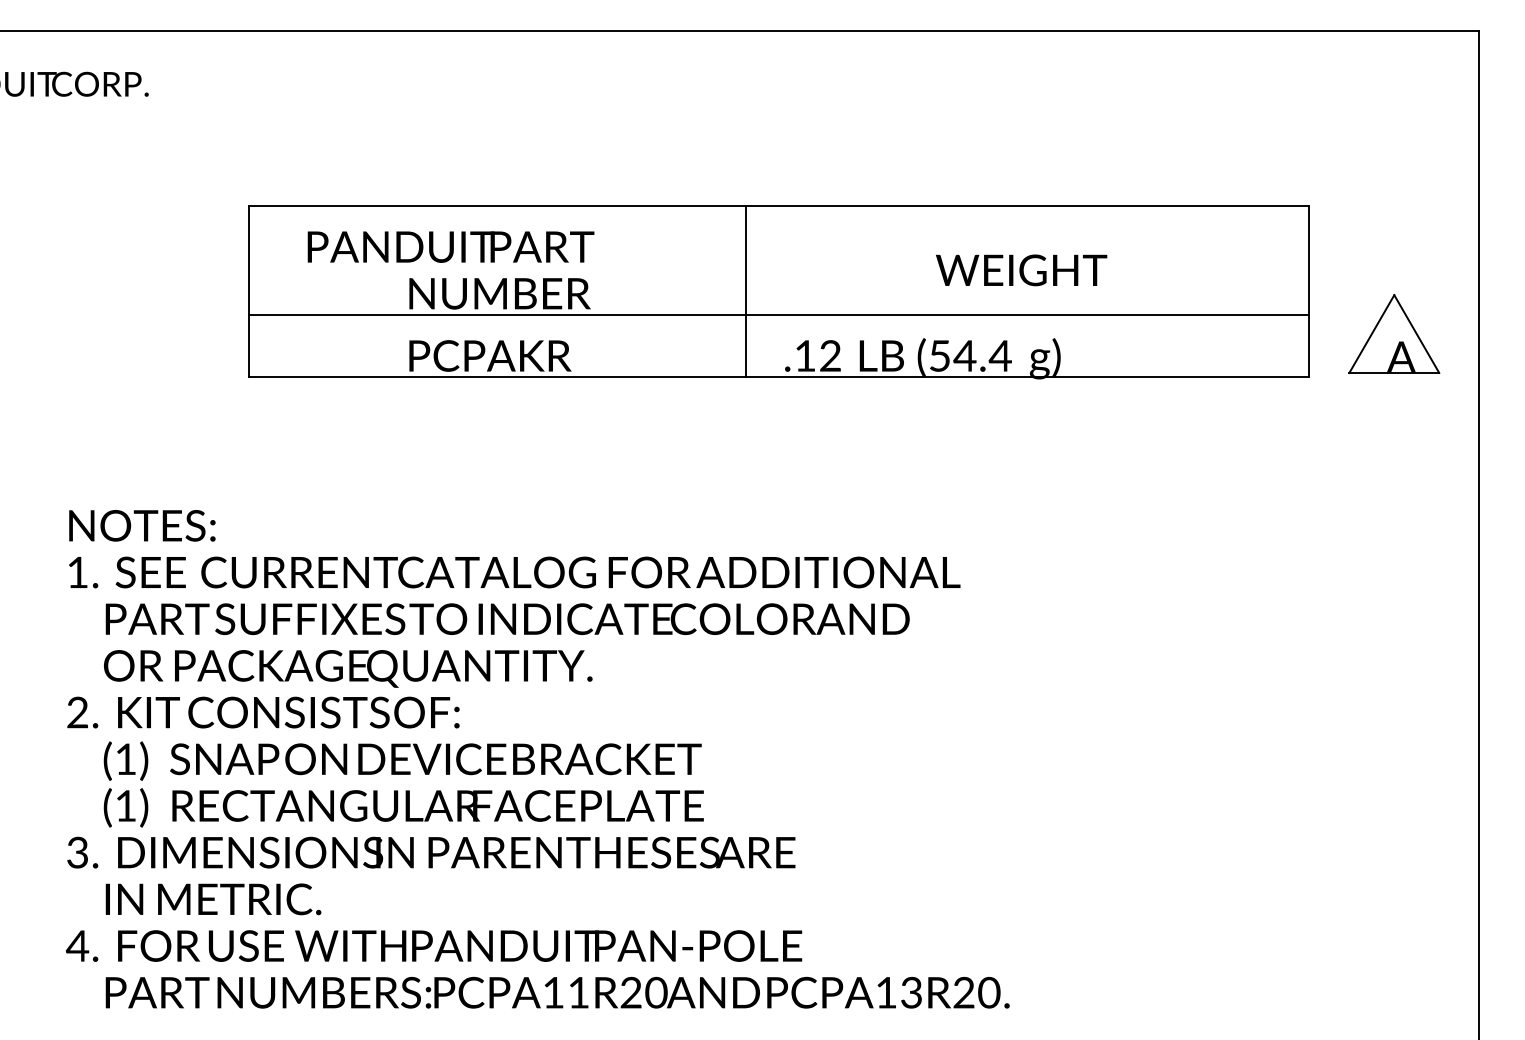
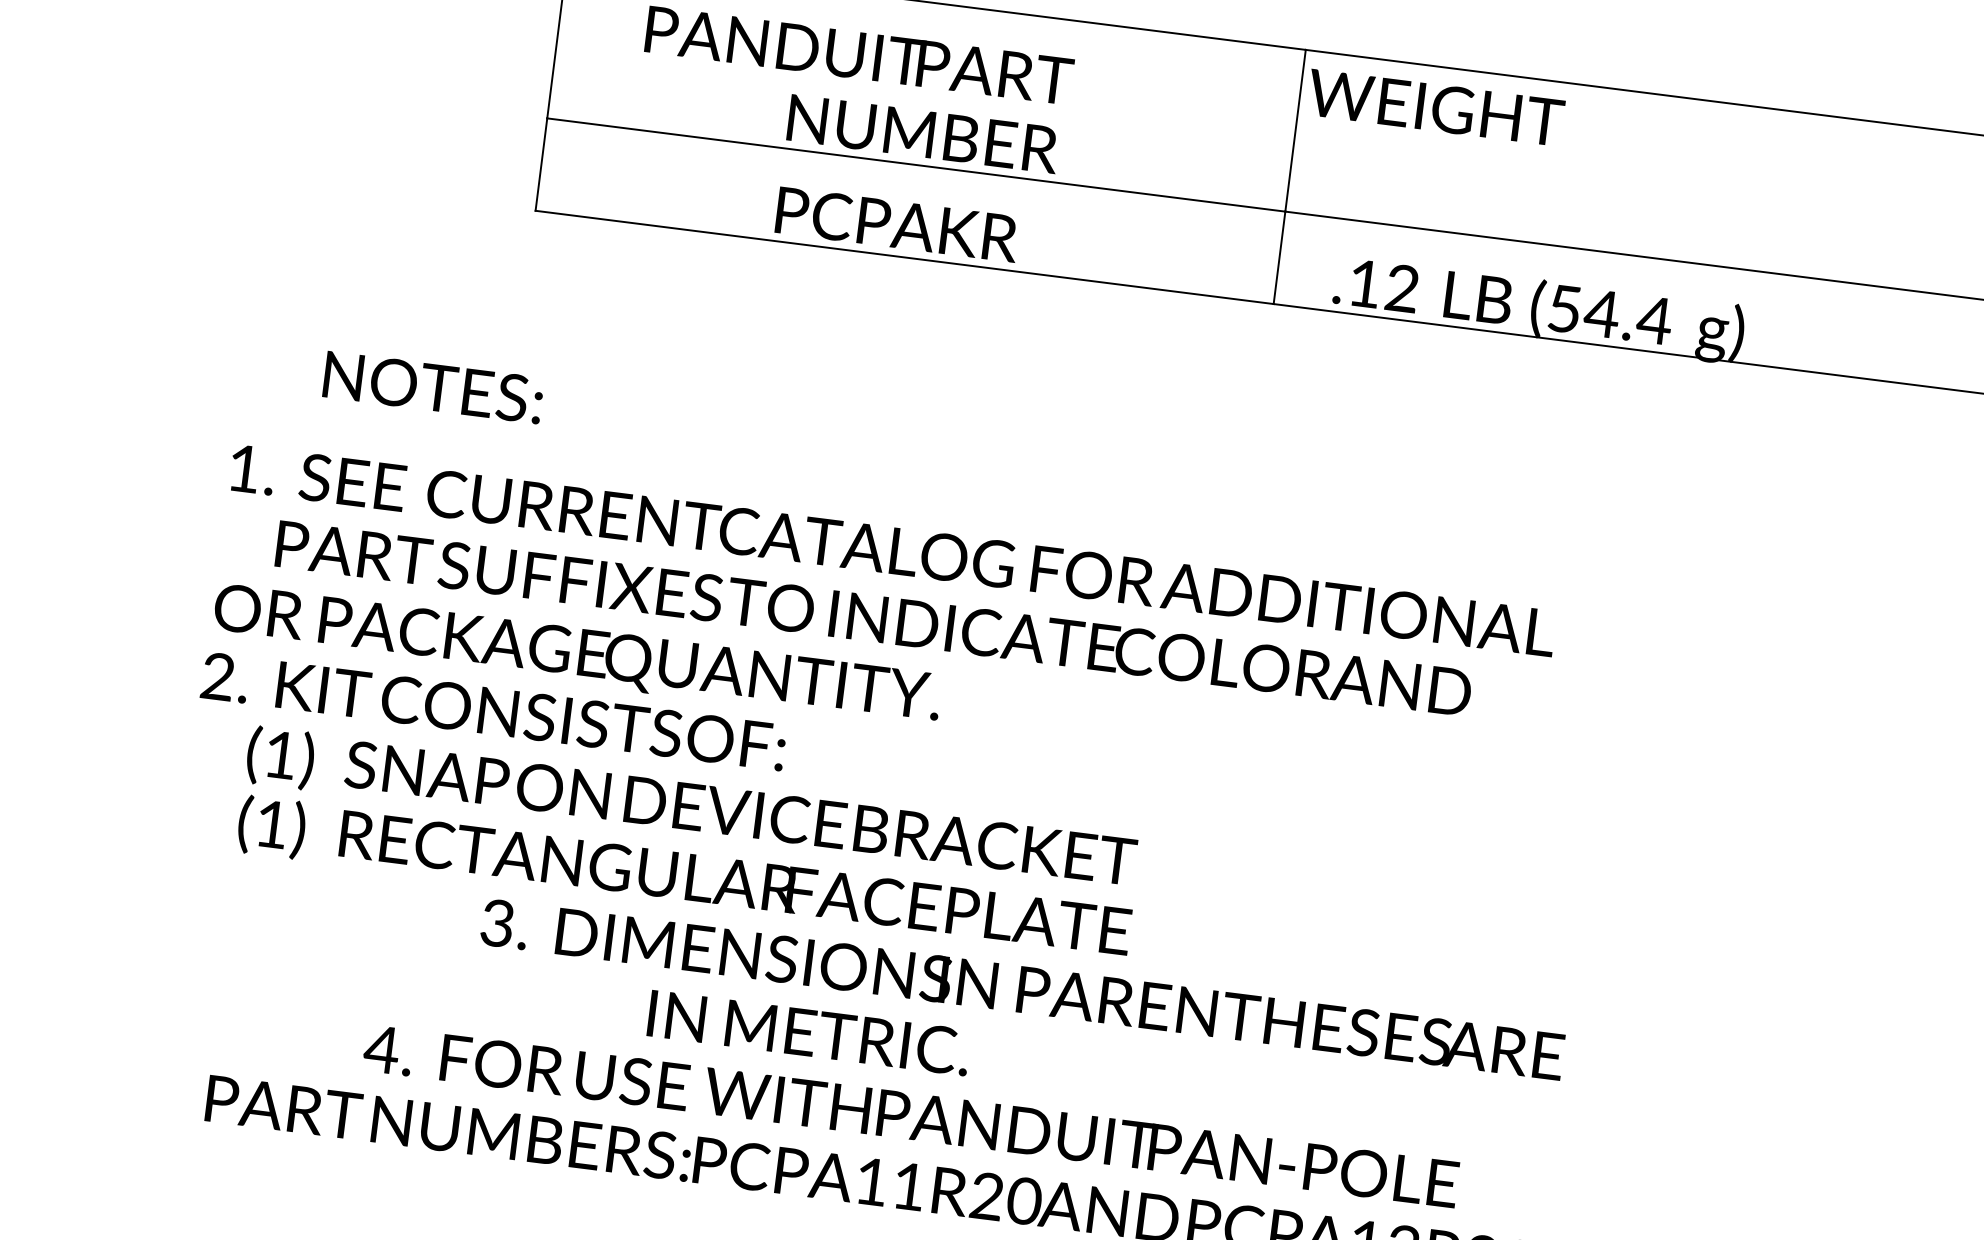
text: (1021, 270) -> (1435, 107), moved
text: (142, 525) -> (433, 387), moved
text: (348, 668) -> (577, 655), moved
text: (431, 852) -> (1022, 989), moved
text: (213, 899) -> (809, 1033), moved
text: (434, 945) -> (911, 1115), moved

